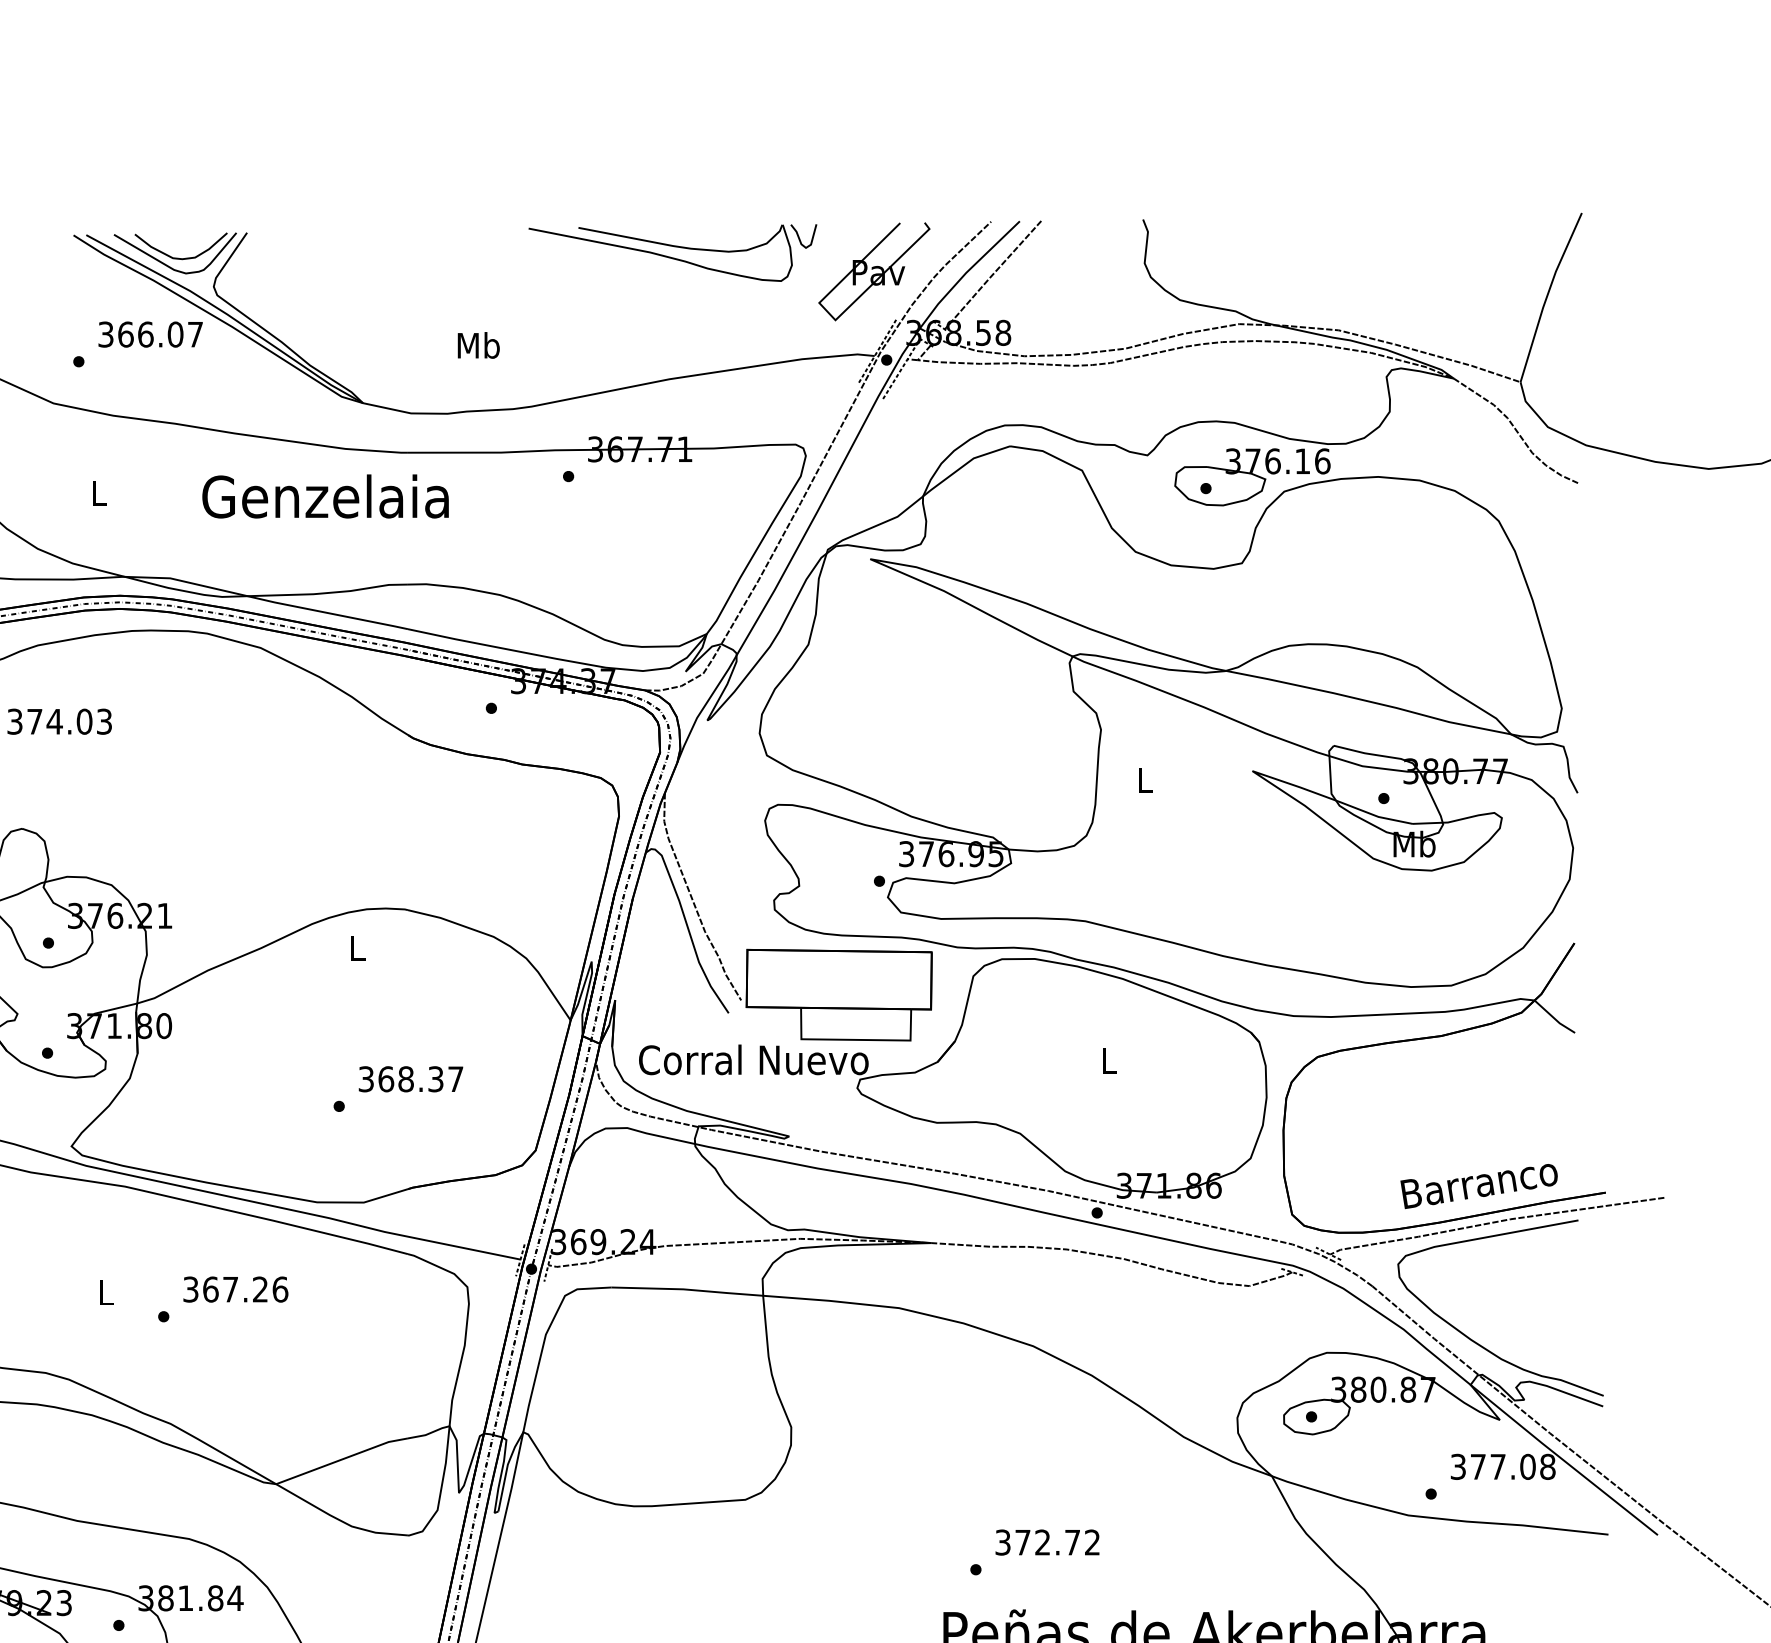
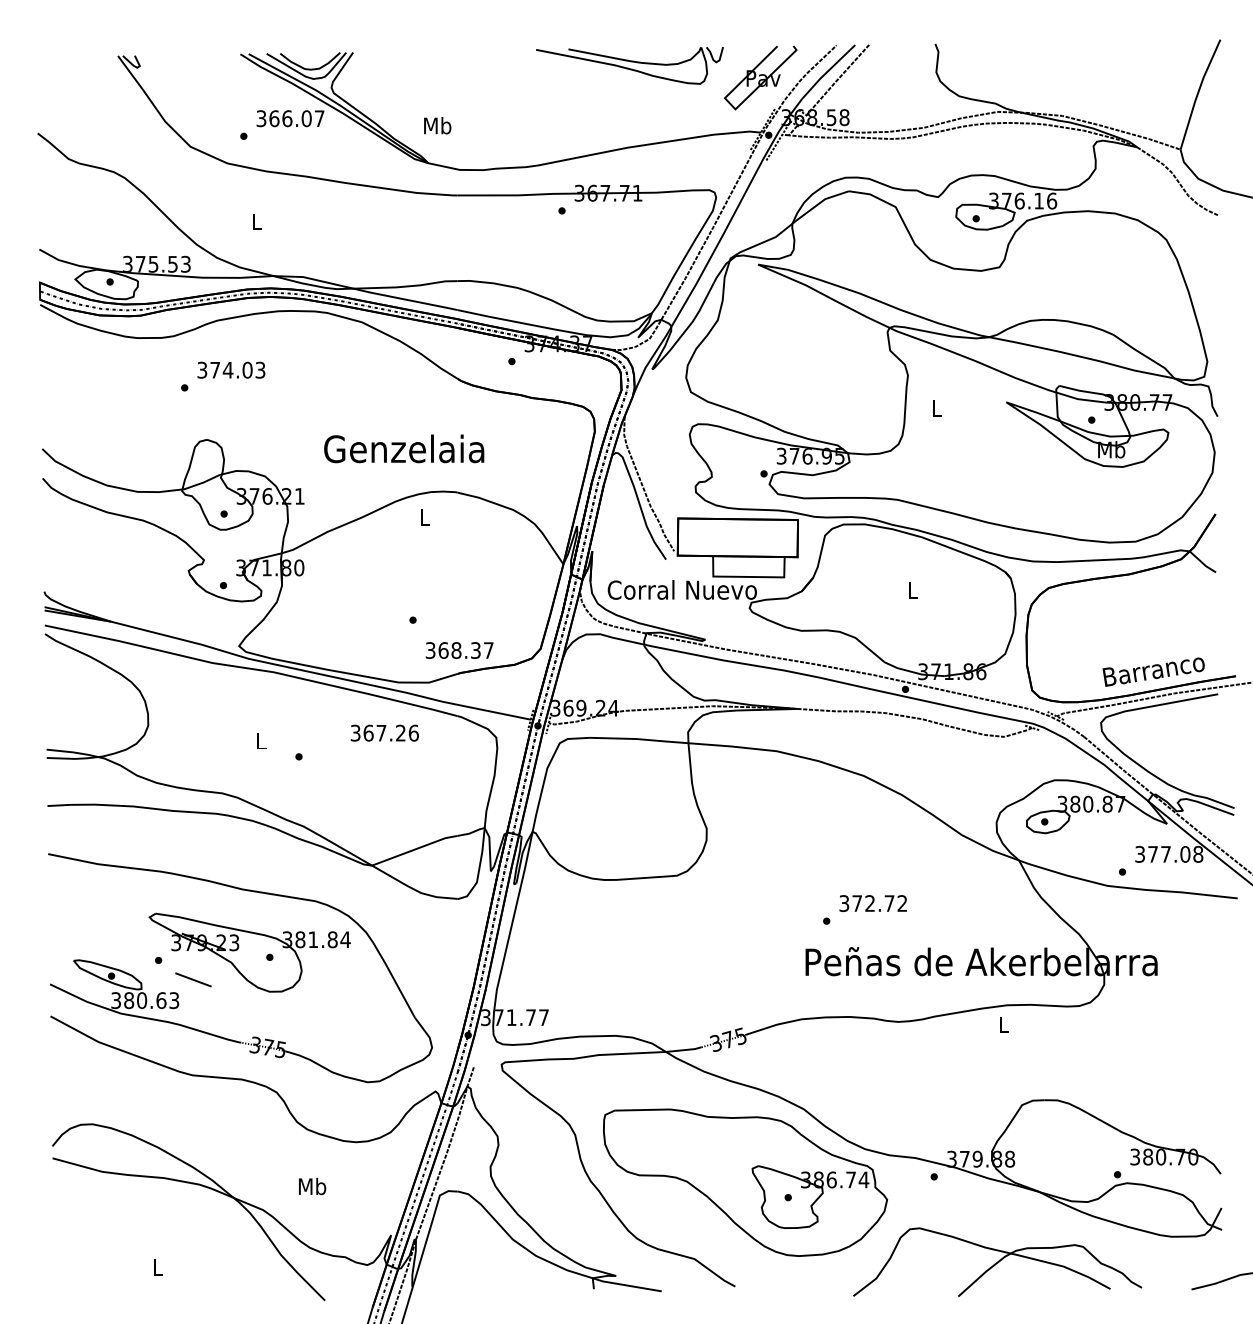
text: (478, 345) -> (437, 125), moved
text: (326, 495) -> (404, 448), moved
text: (410, 1079) -> (459, 650), moved
text: (235, 1288) -> (384, 732), moved

